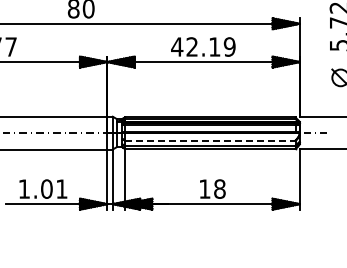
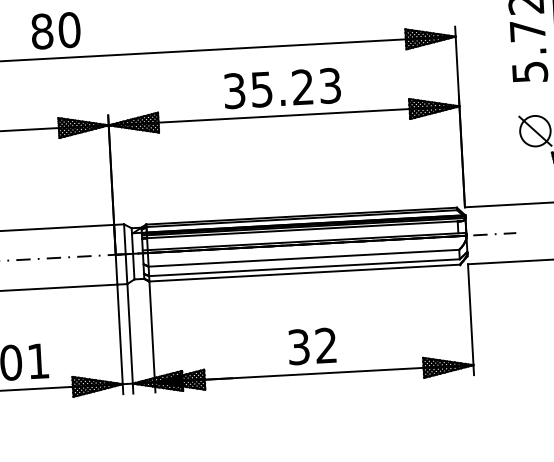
text: (203, 46) -> (282, 87), 42.19 -> 35.23
line: (210, 140) -> (304, 258), dashed -> solid
text: (212, 188) -> (312, 345), 18 -> 32

